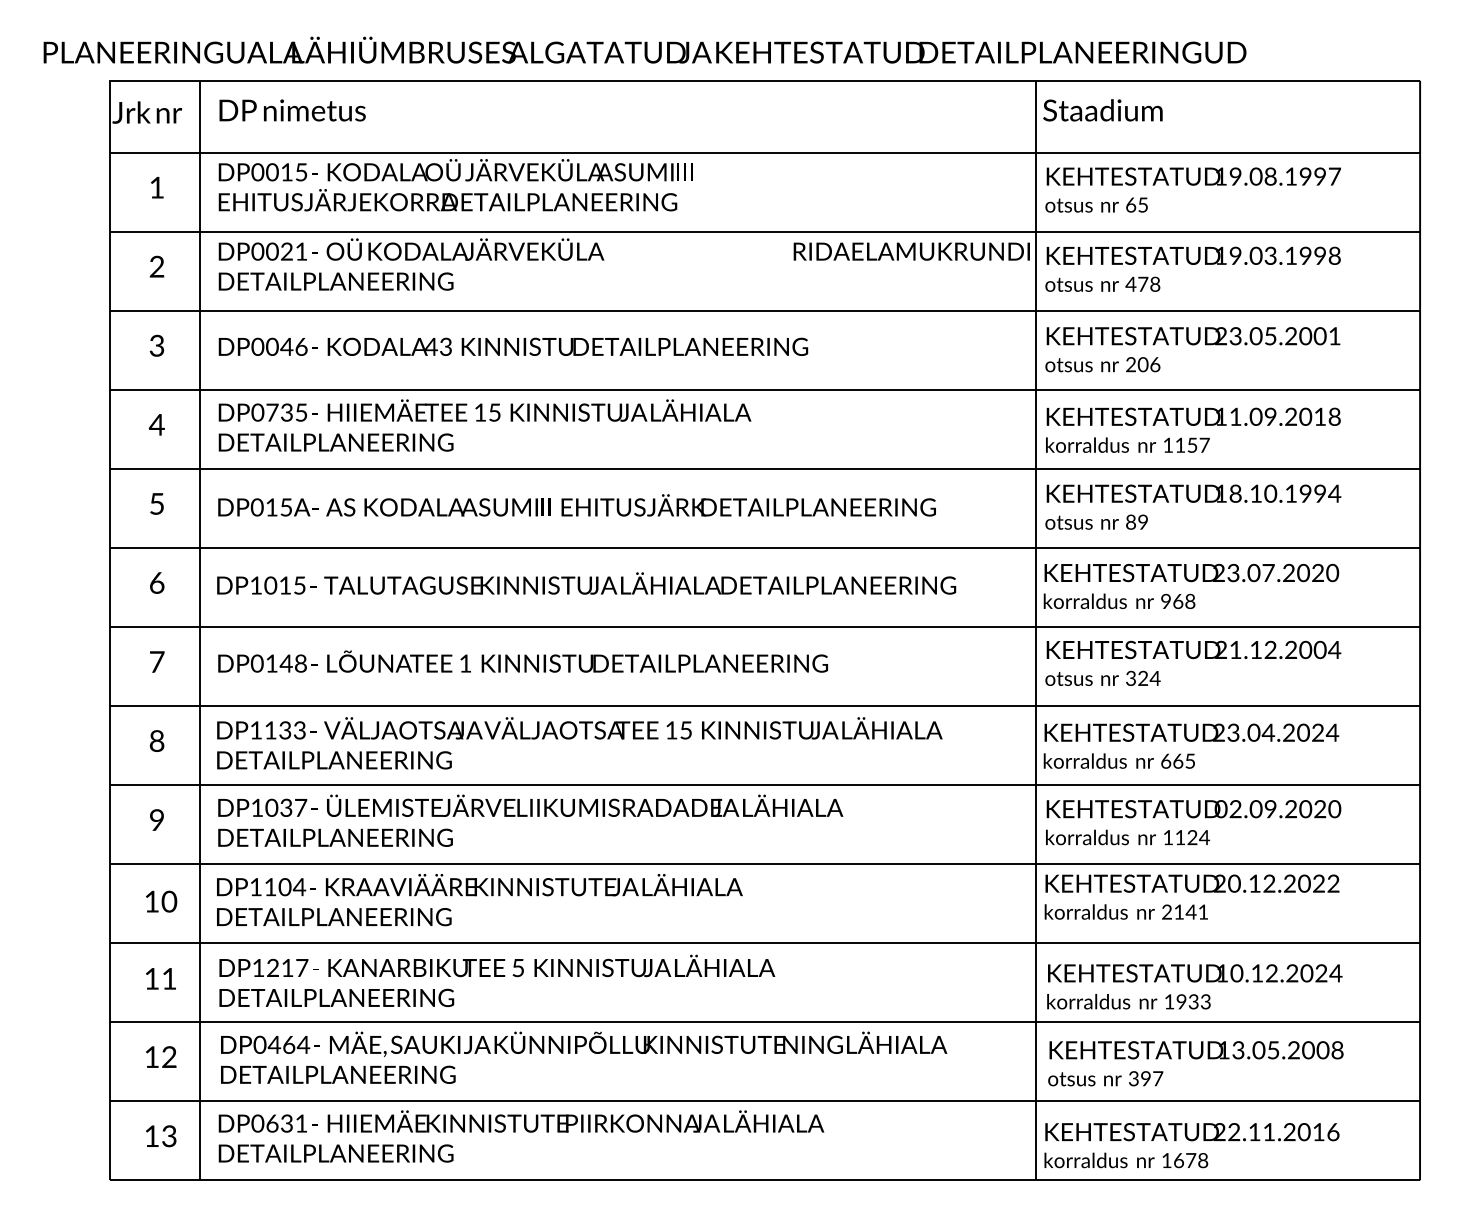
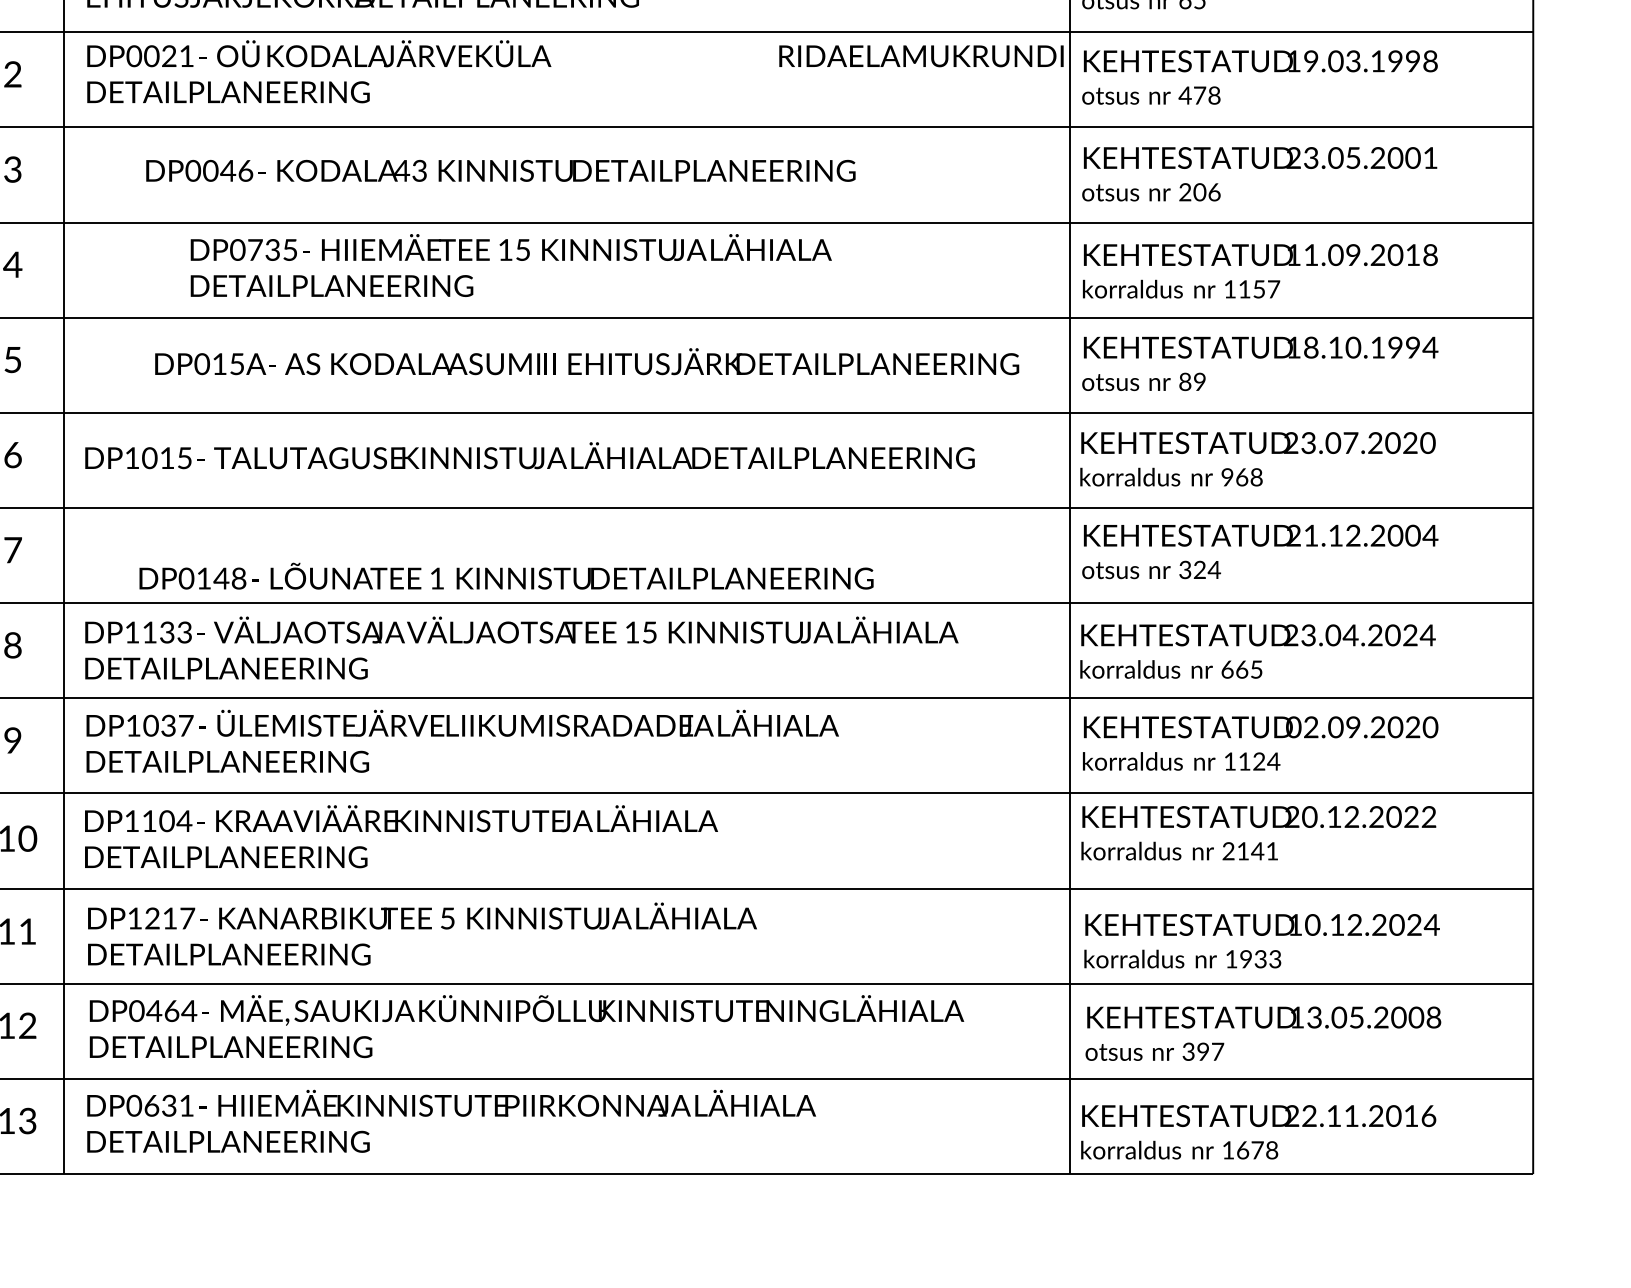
text: (513, 346) -> (500, 170), moved
text: (484, 425) -> (510, 265), moved
text: (576, 505) -> (586, 361), moved
text: (522, 661) -> (505, 576), moved

